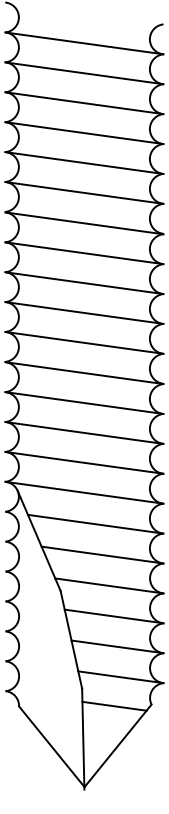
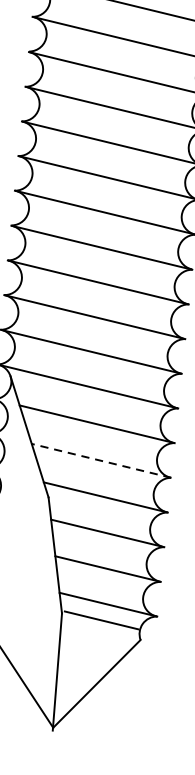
line: (102, 555) -> (101, 461), solid -> dashed
line: (114, 705) -> (101, 619), moved

